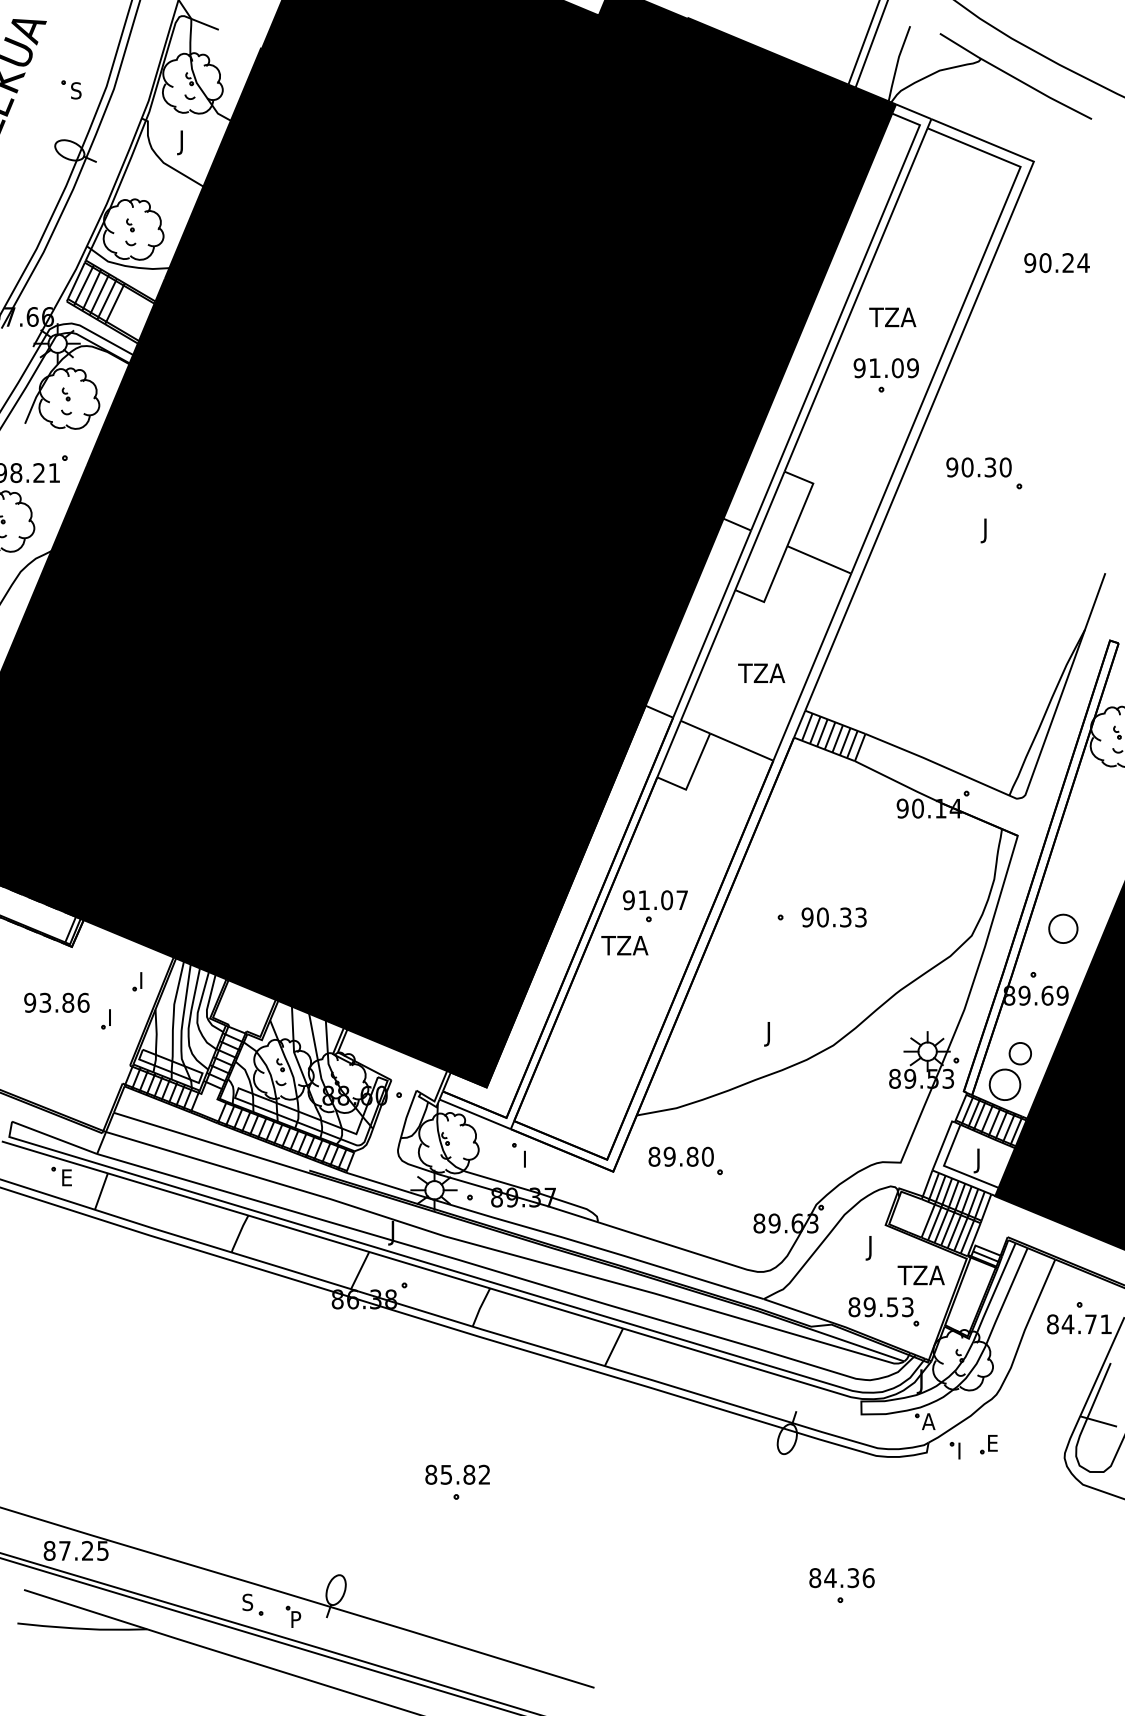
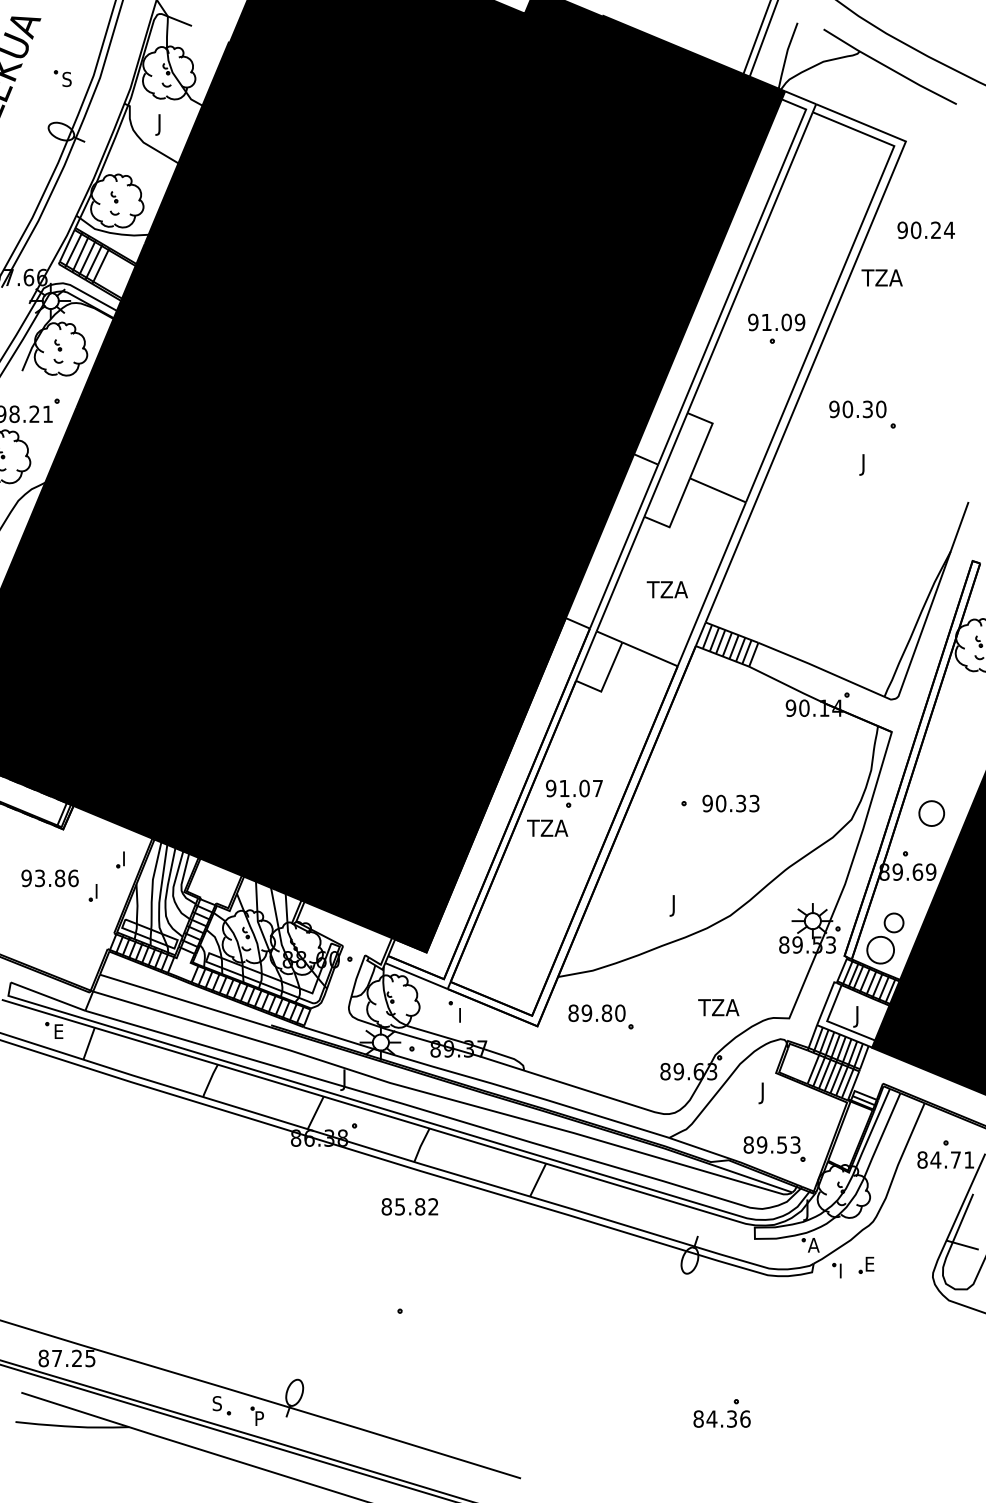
text: (892, 317) -> (881, 278), moved
text: (920, 1275) -> (718, 1007), moved
text: (457, 1474) -> (409, 1206), moved
text: (841, 1578) -> (721, 1419), moved

